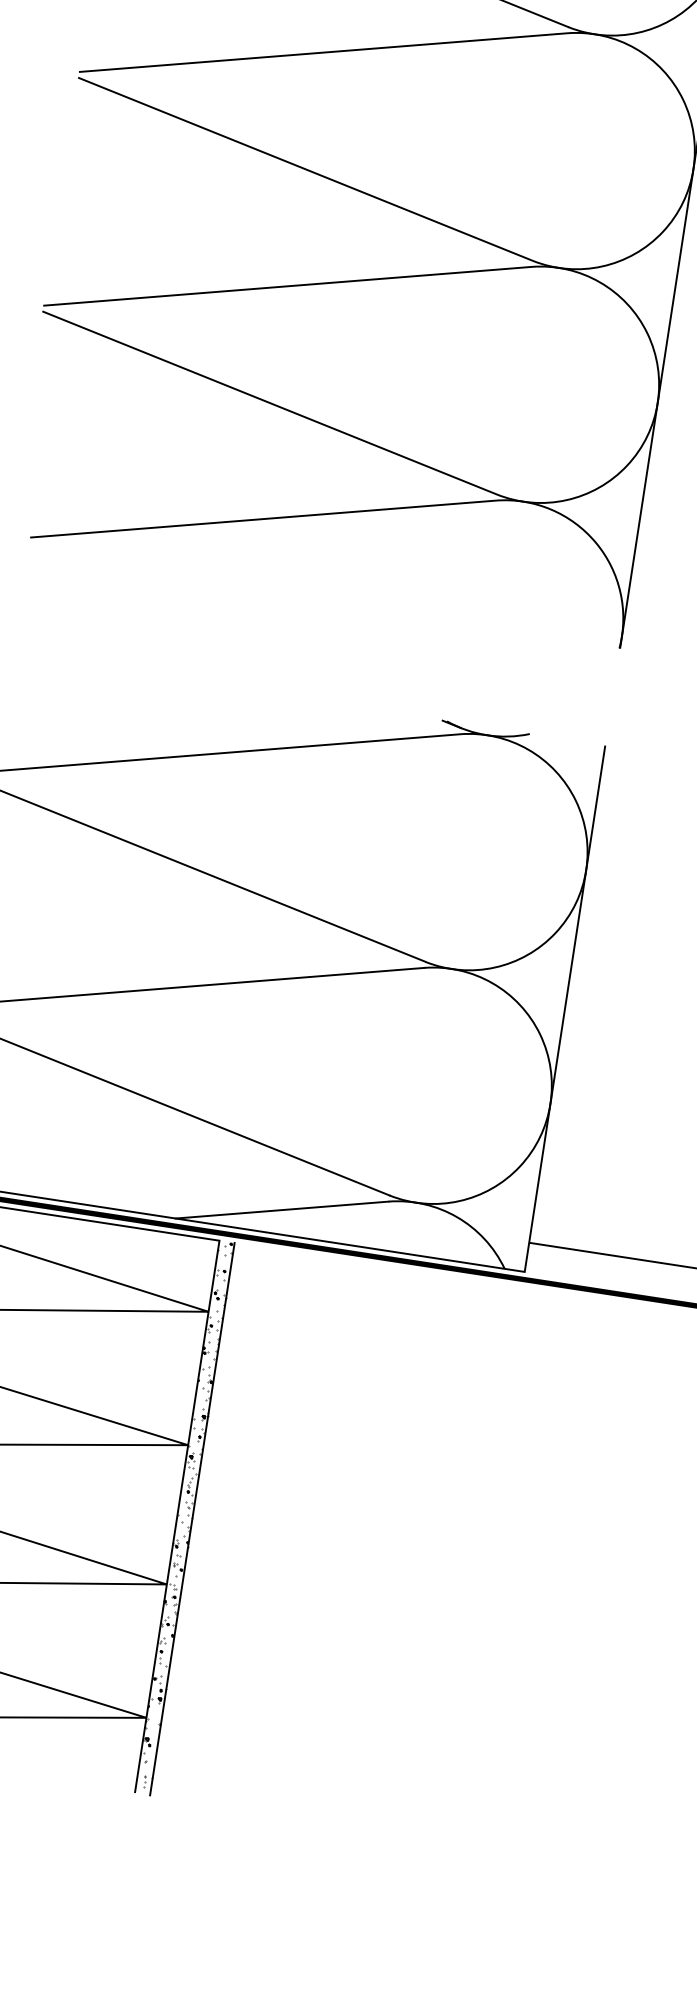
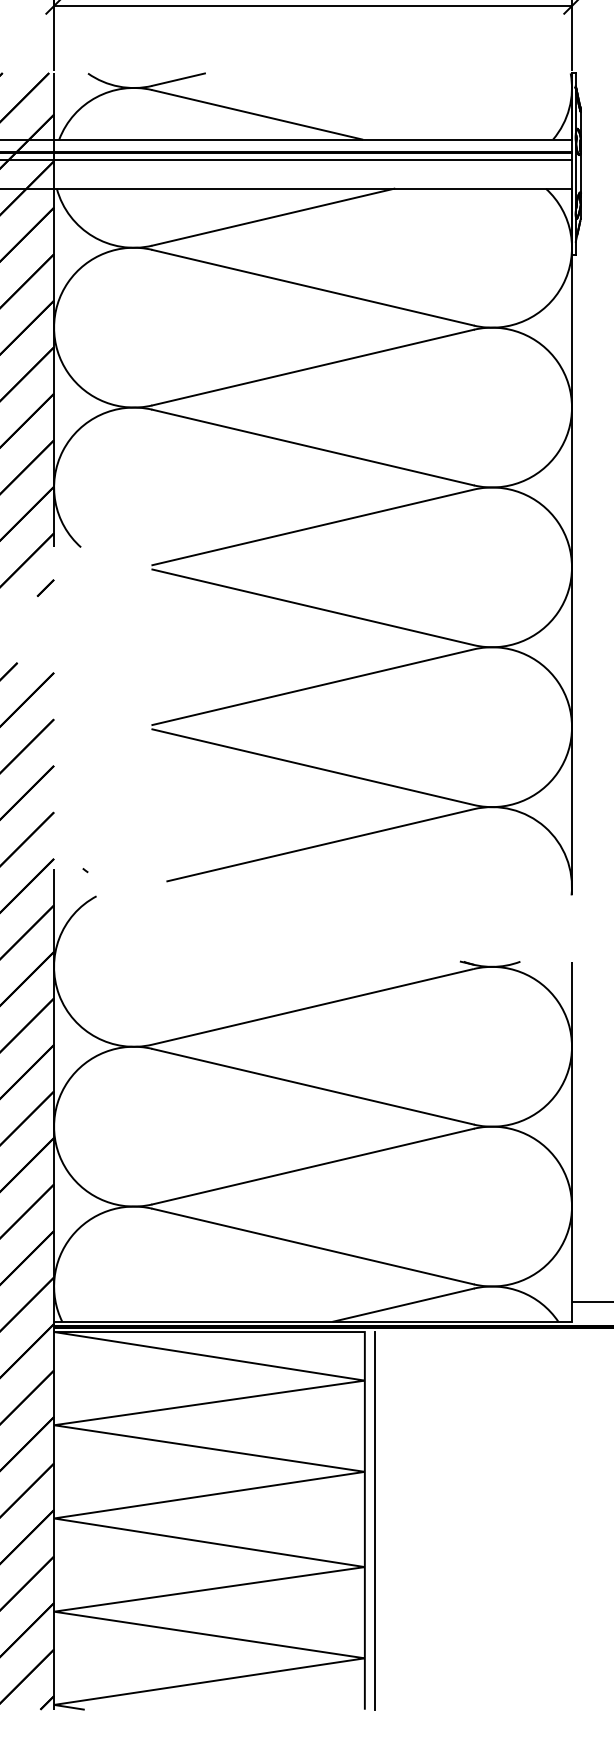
hatch: (184, 1514) -> (369, 1518), removed

